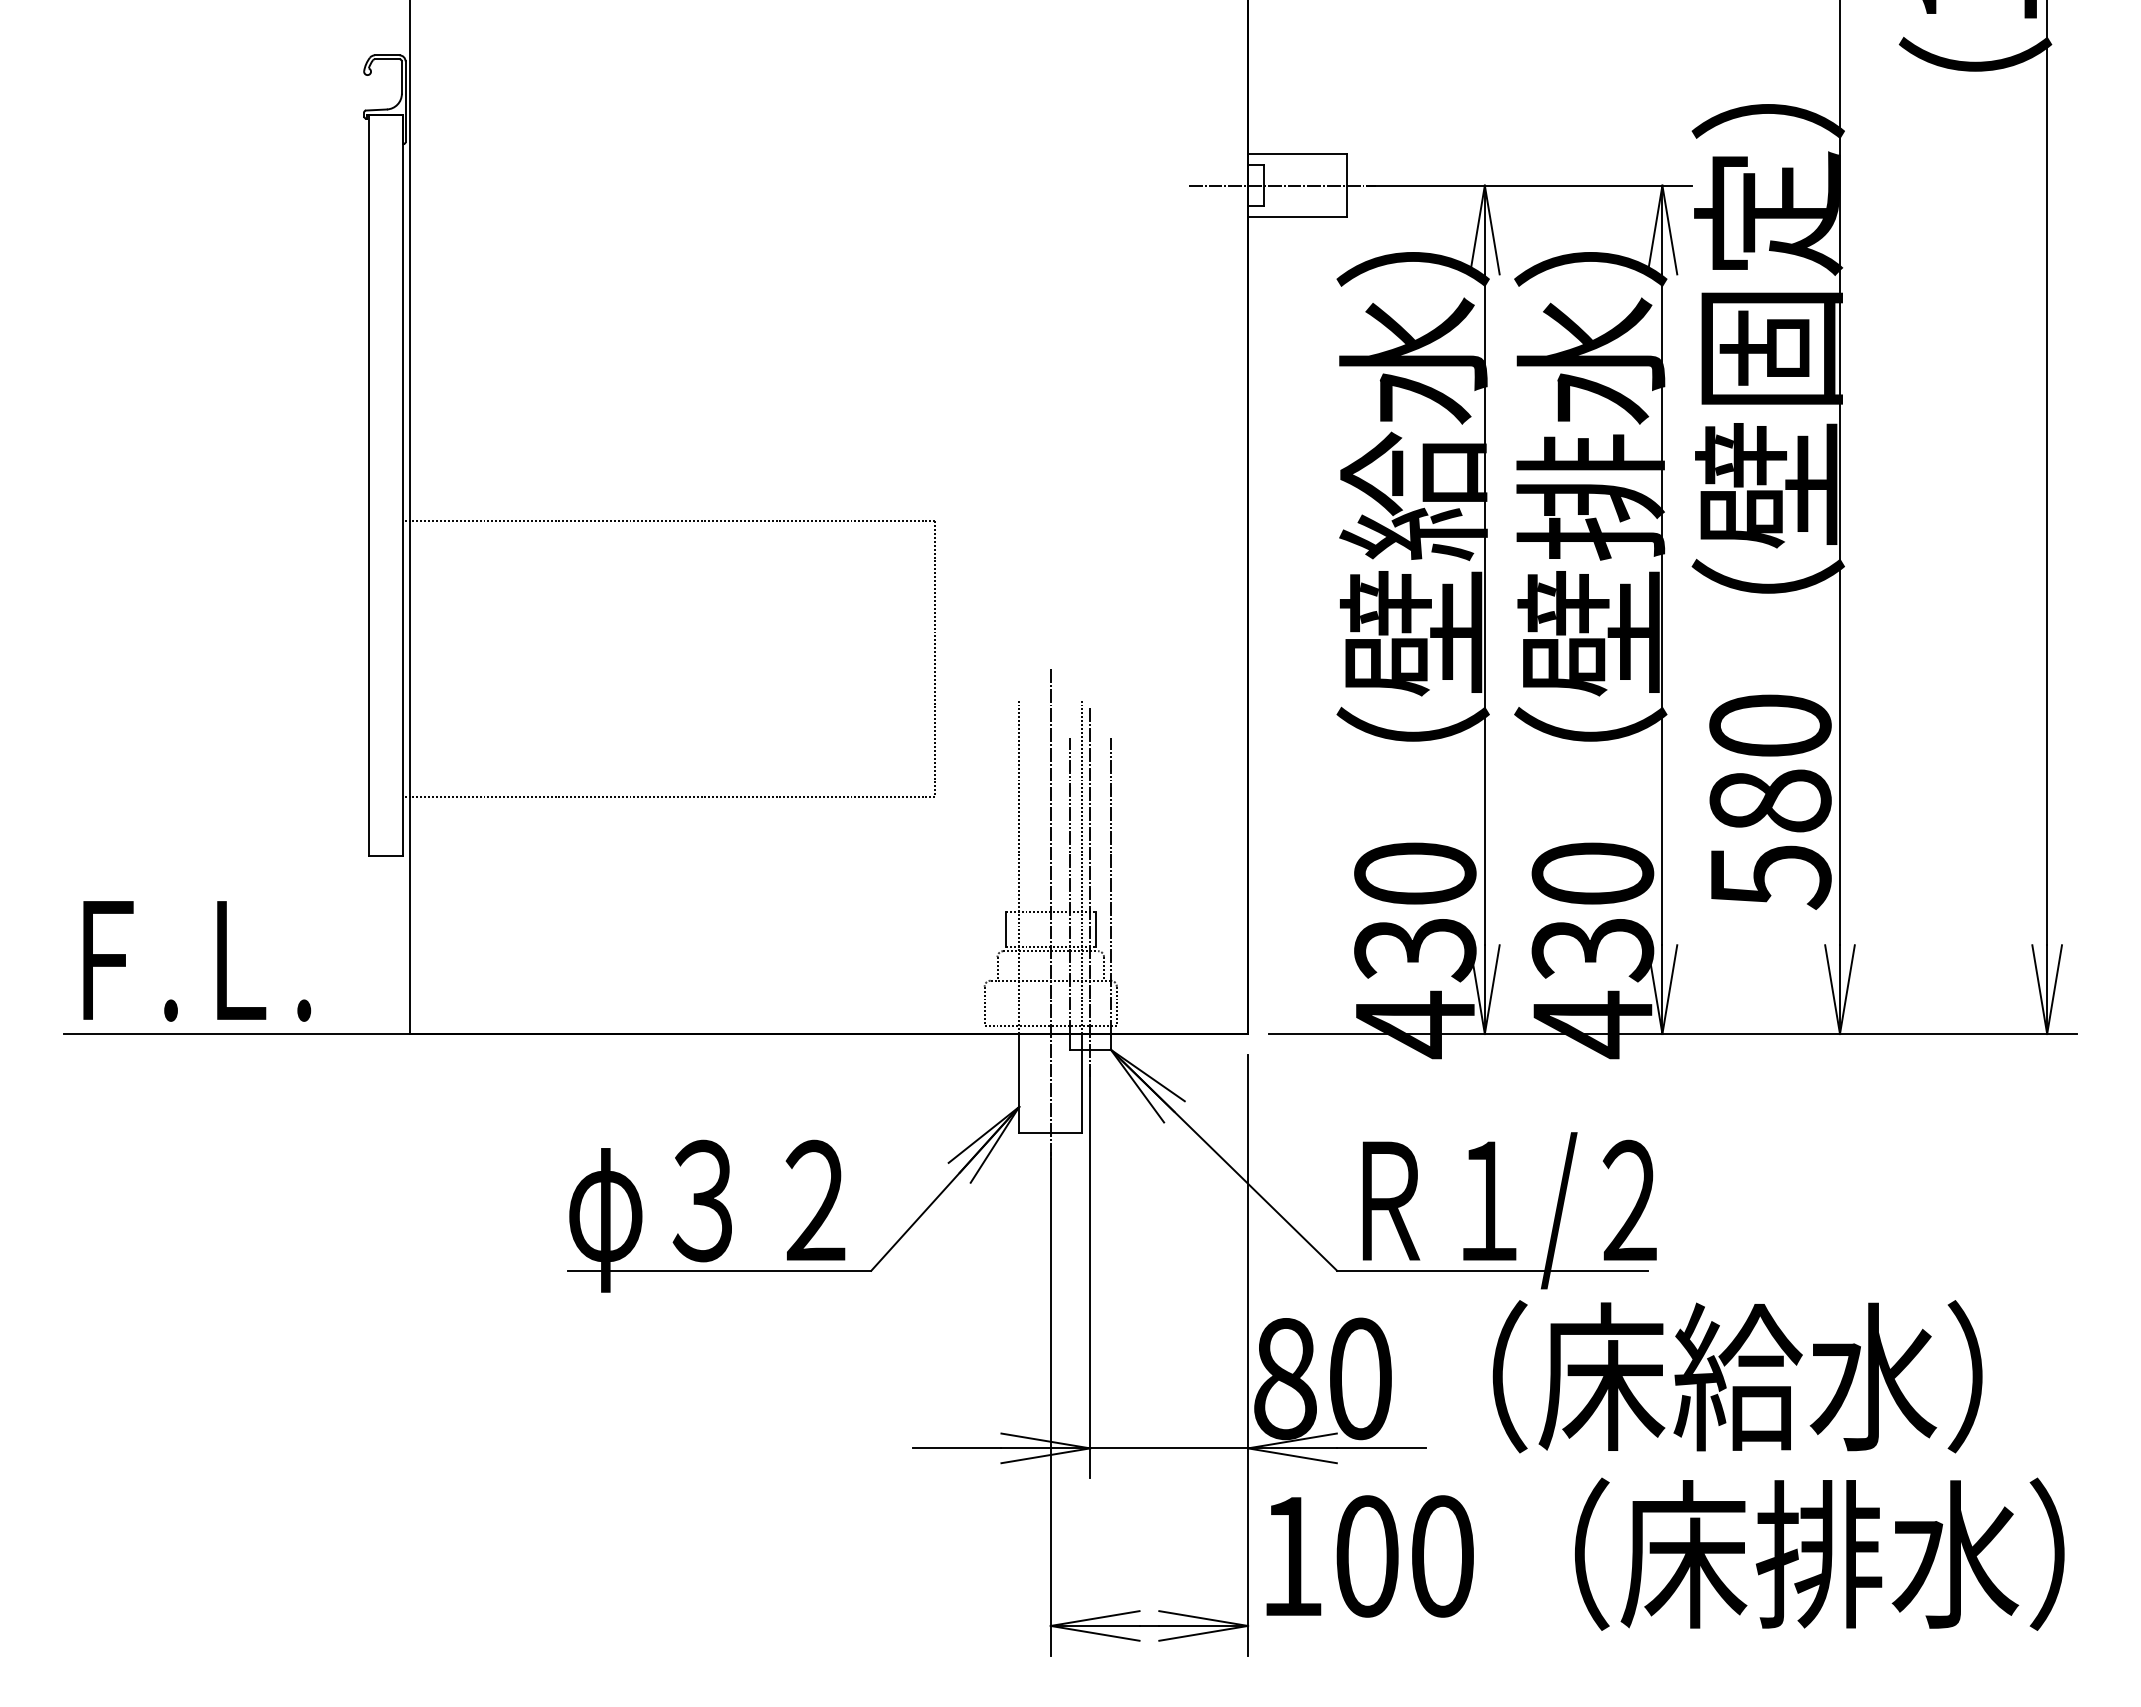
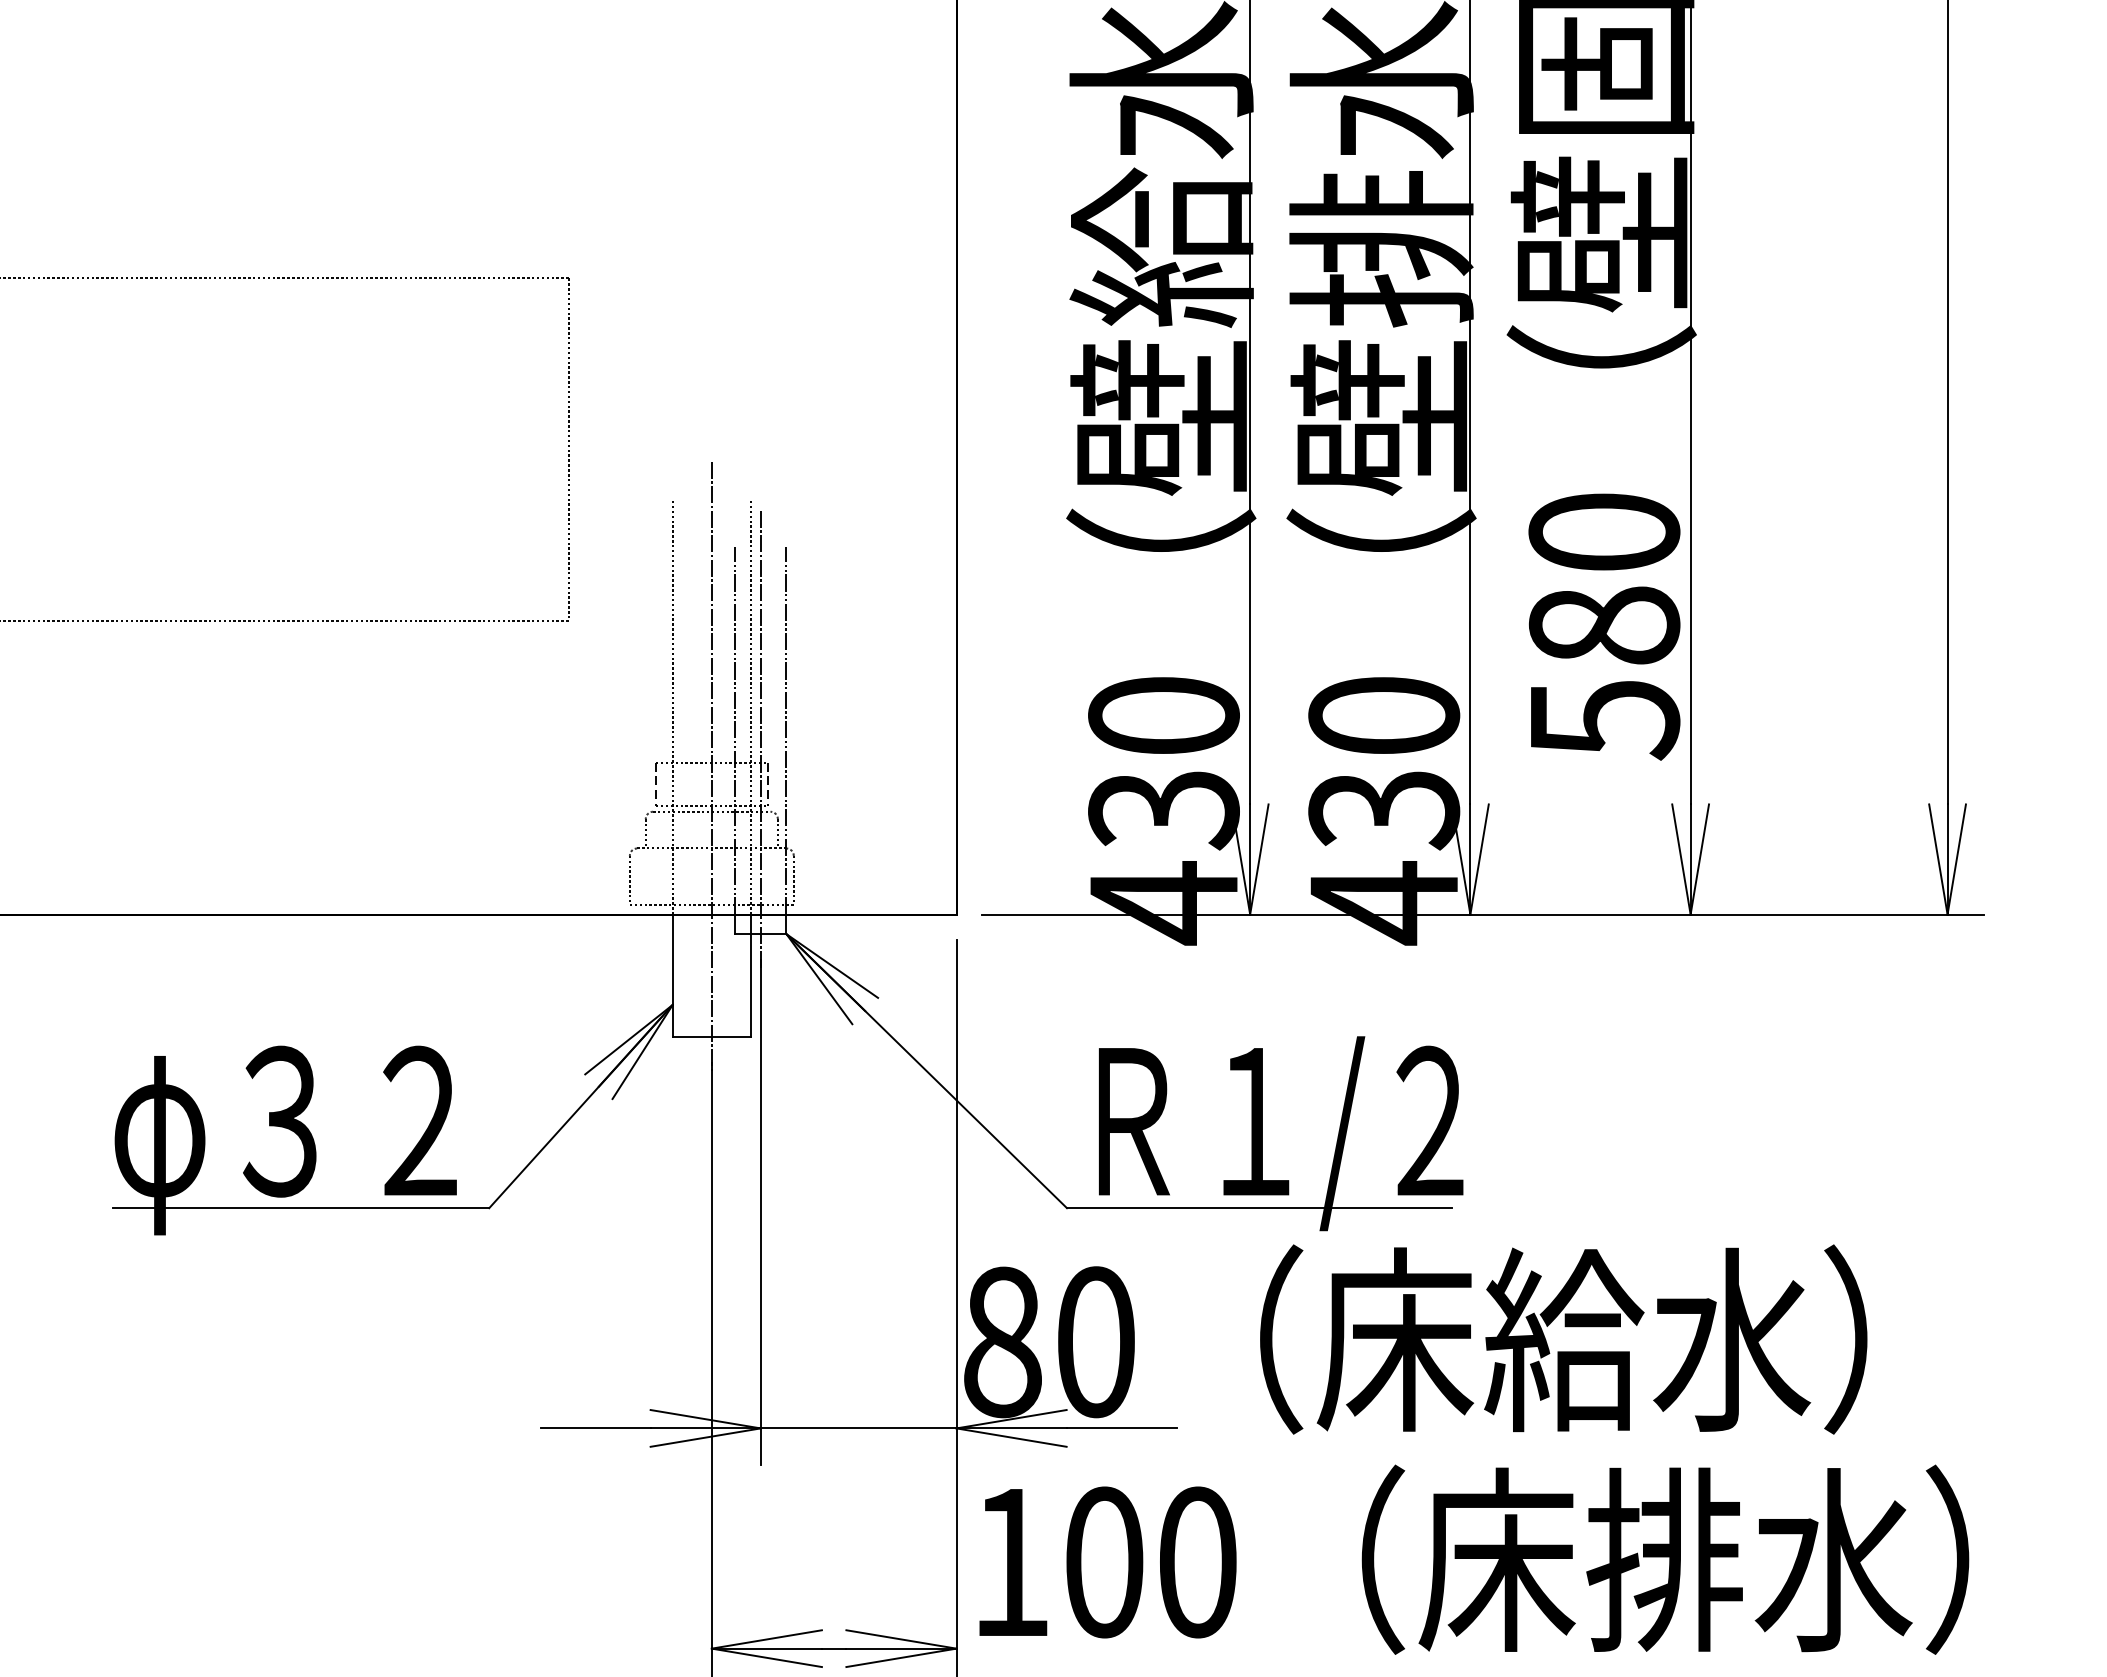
line: (1005, 929) -> (655, 784), solid -> dashed
line: (1095, 929) -> (767, 784), solid -> dashed

